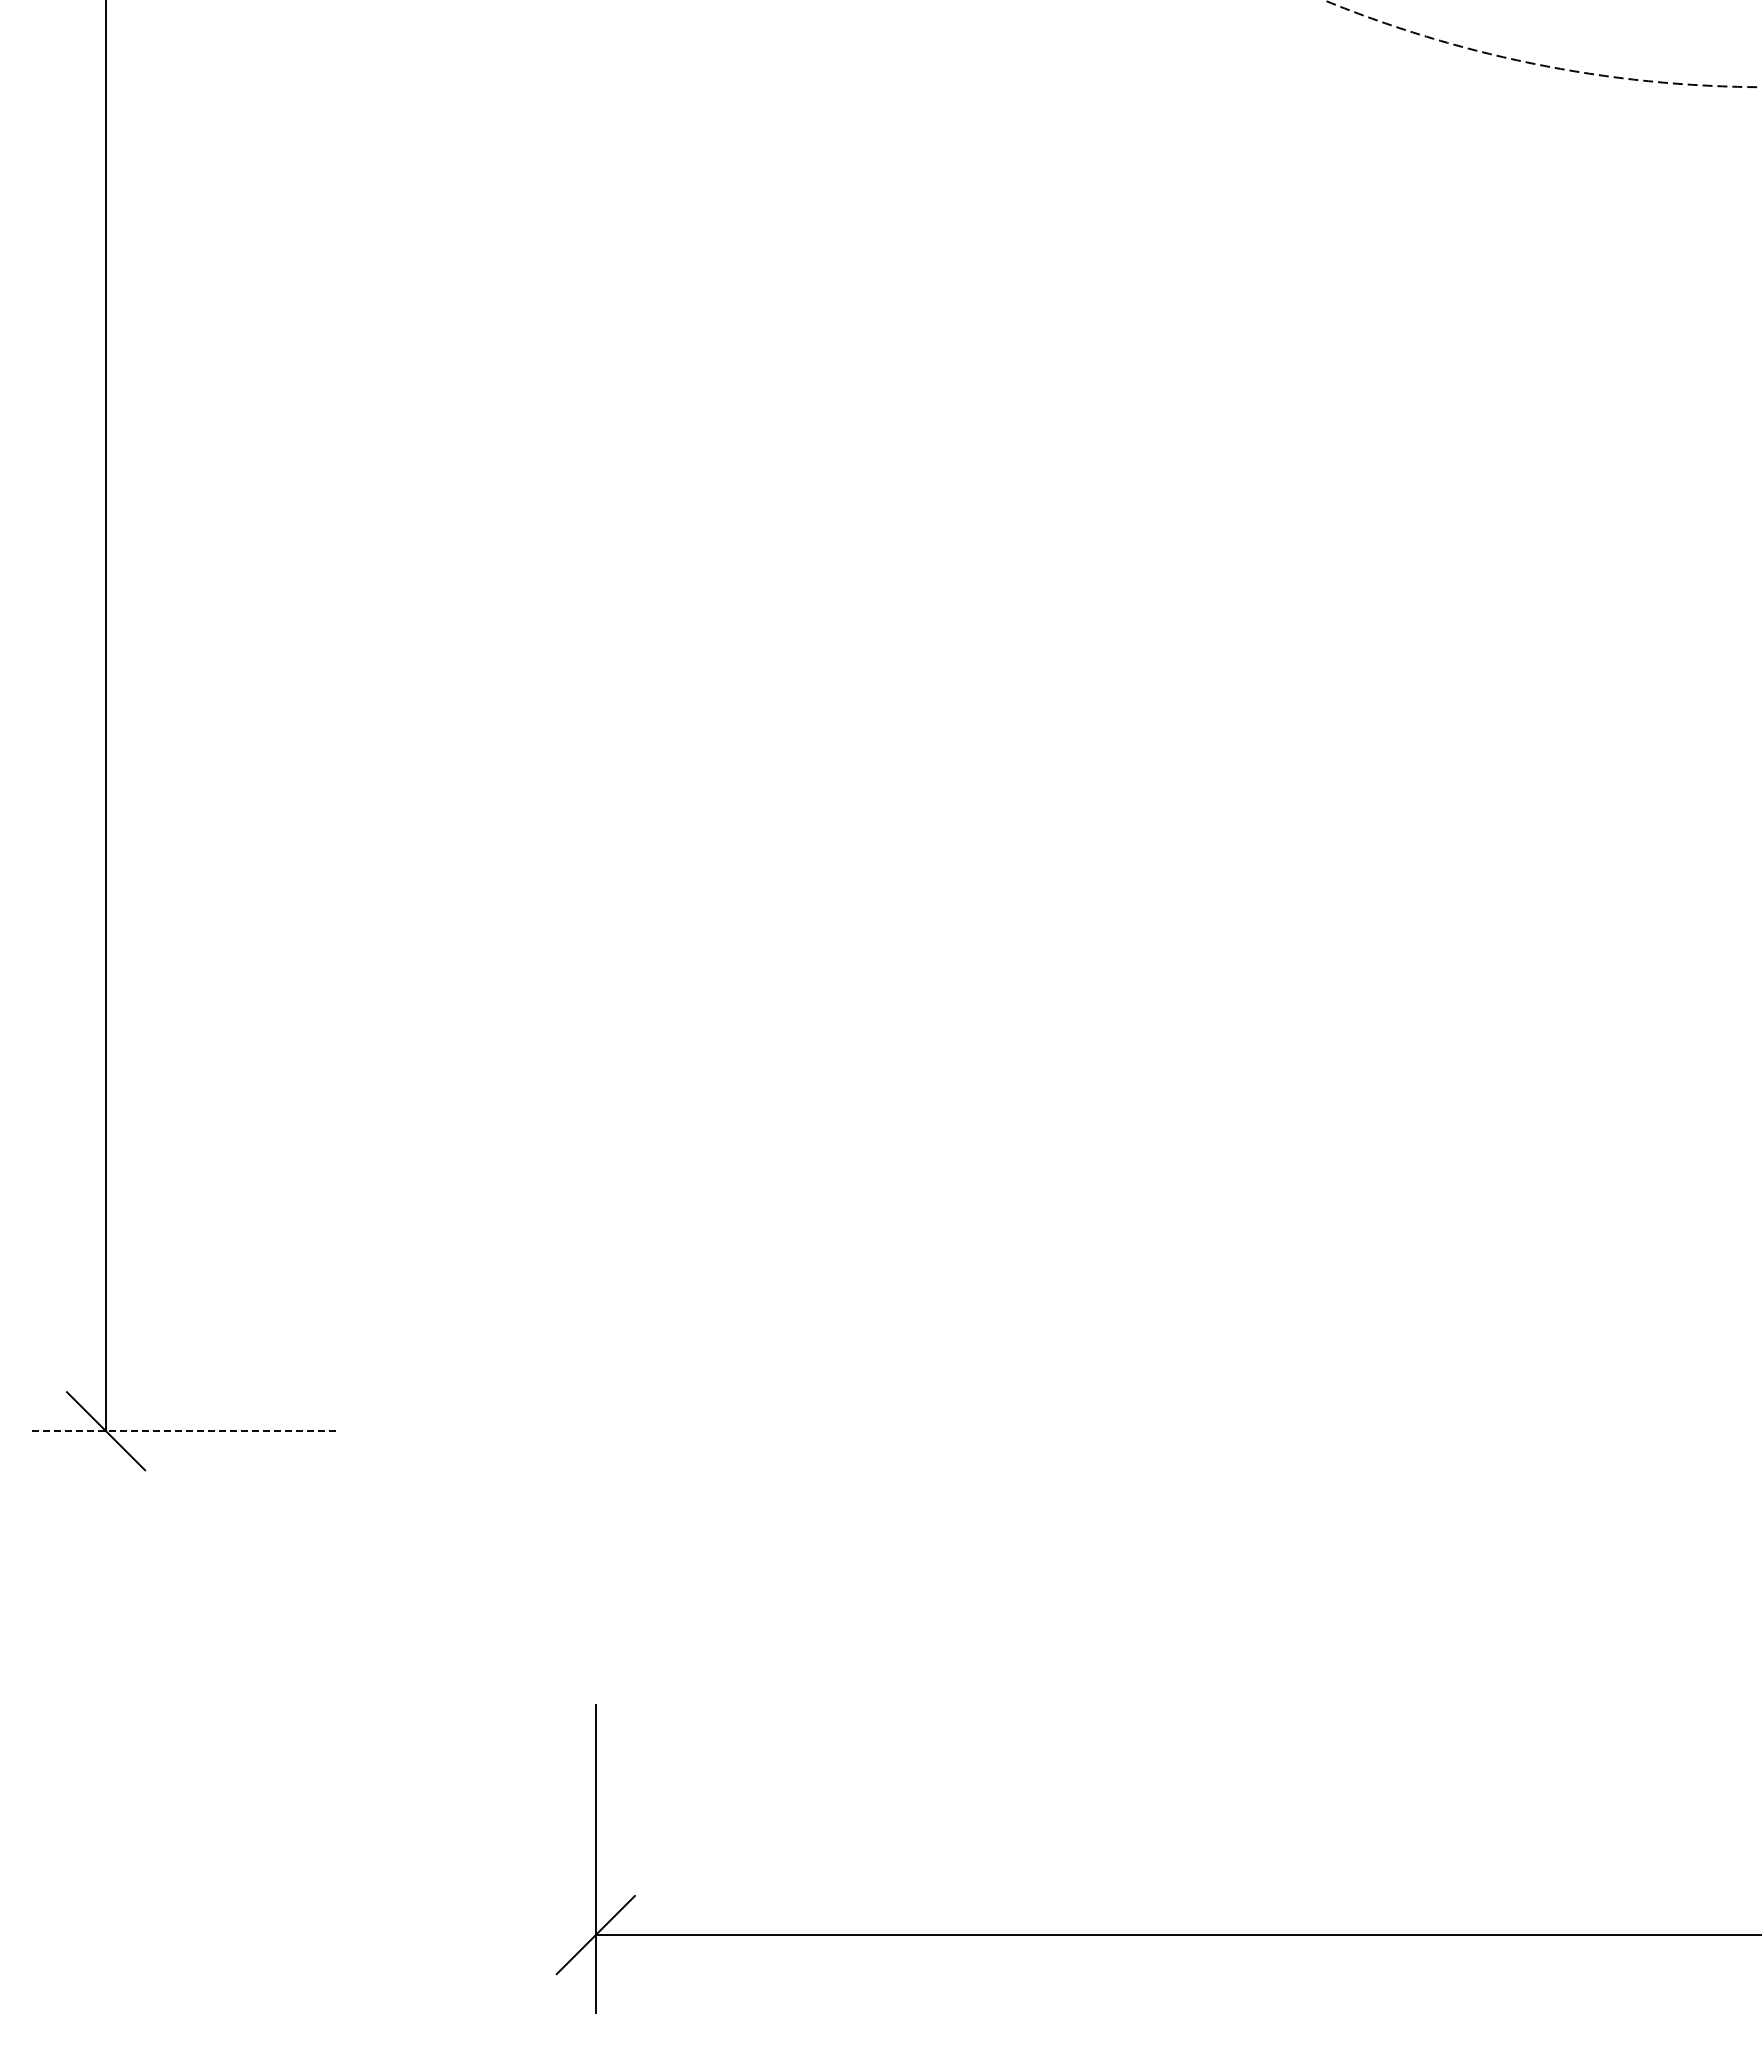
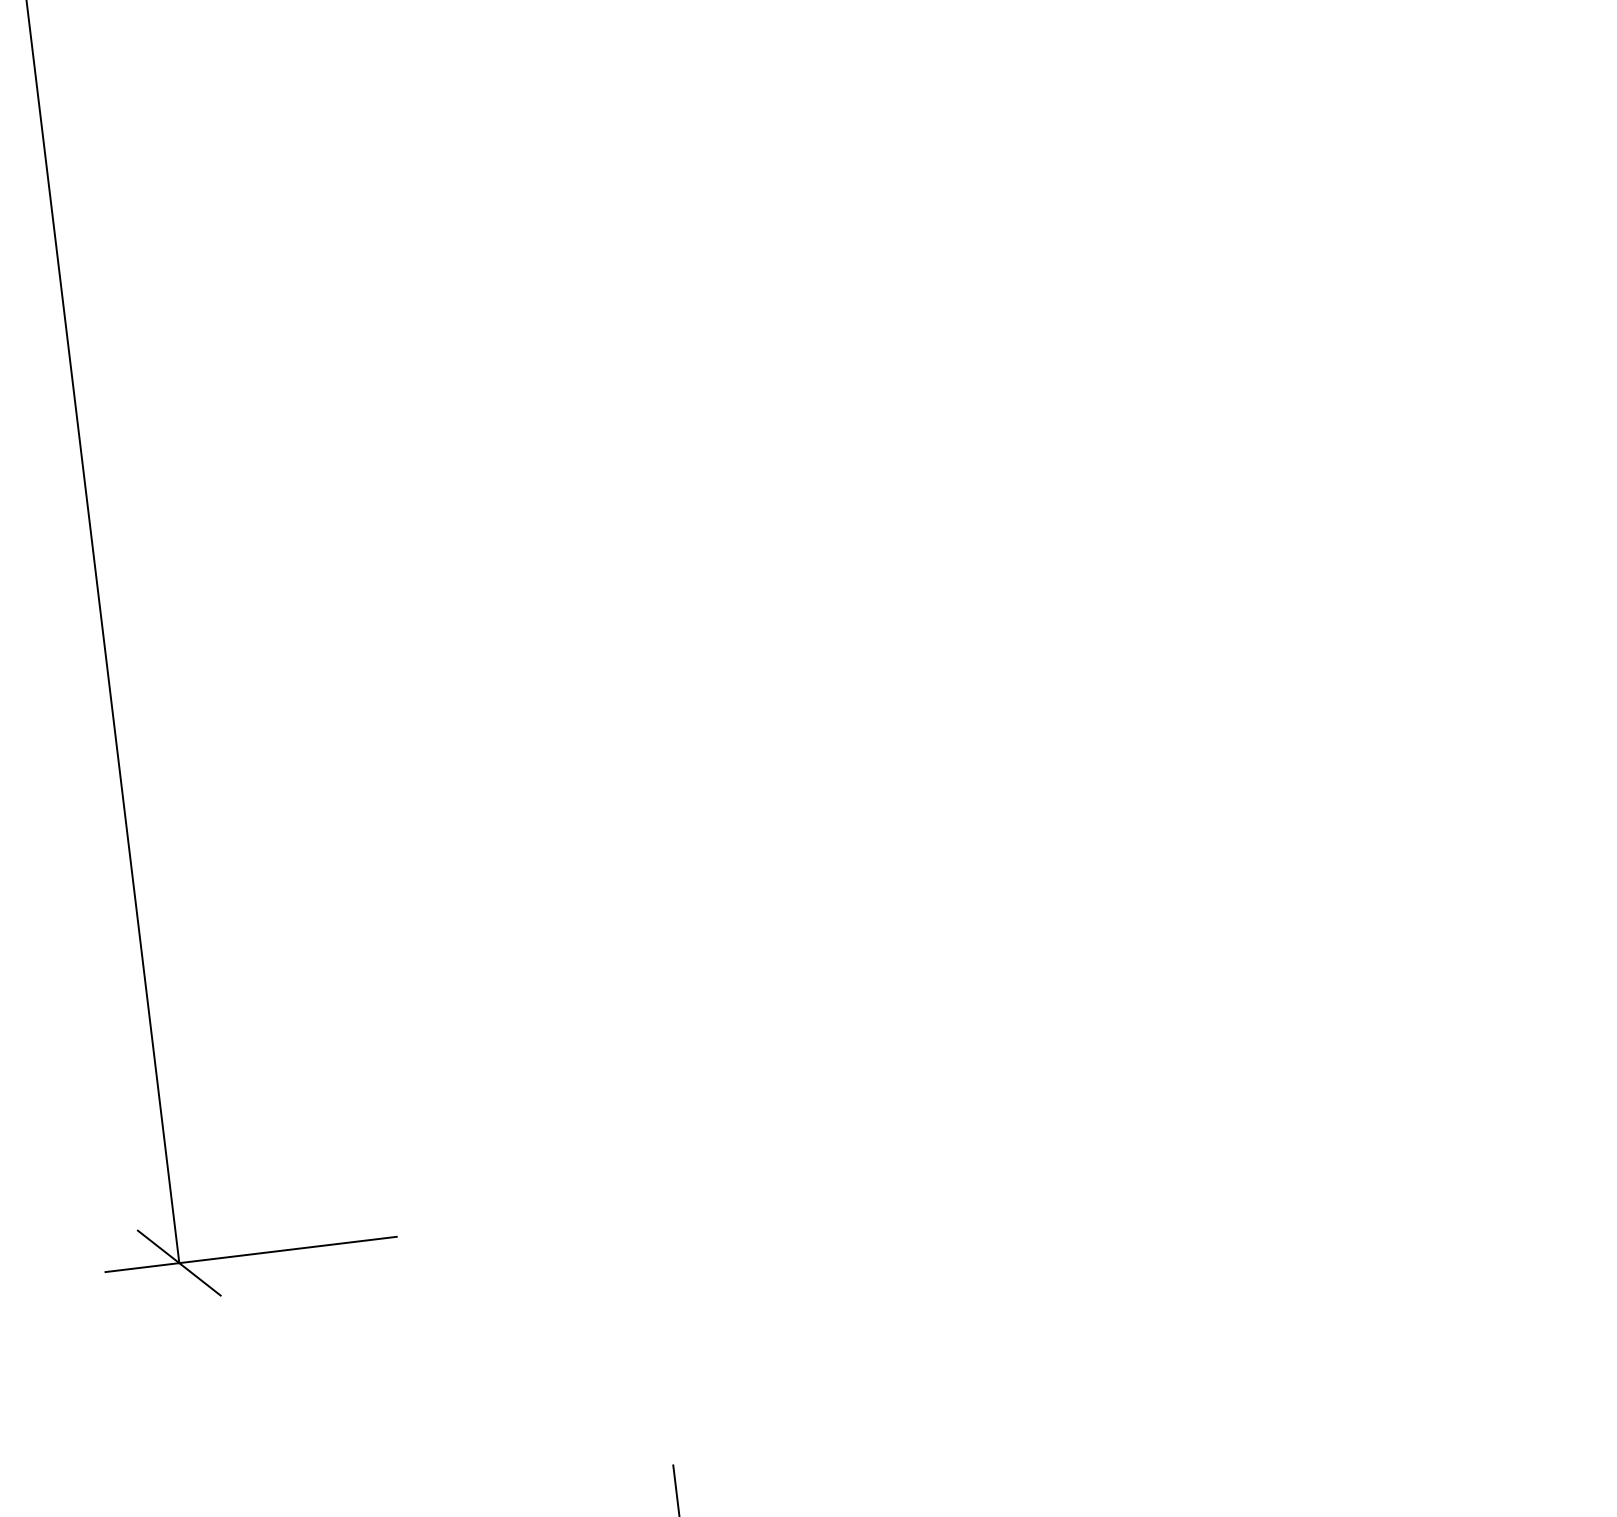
line: (181, 1431) -> (250, 1254), dashed -> solid

